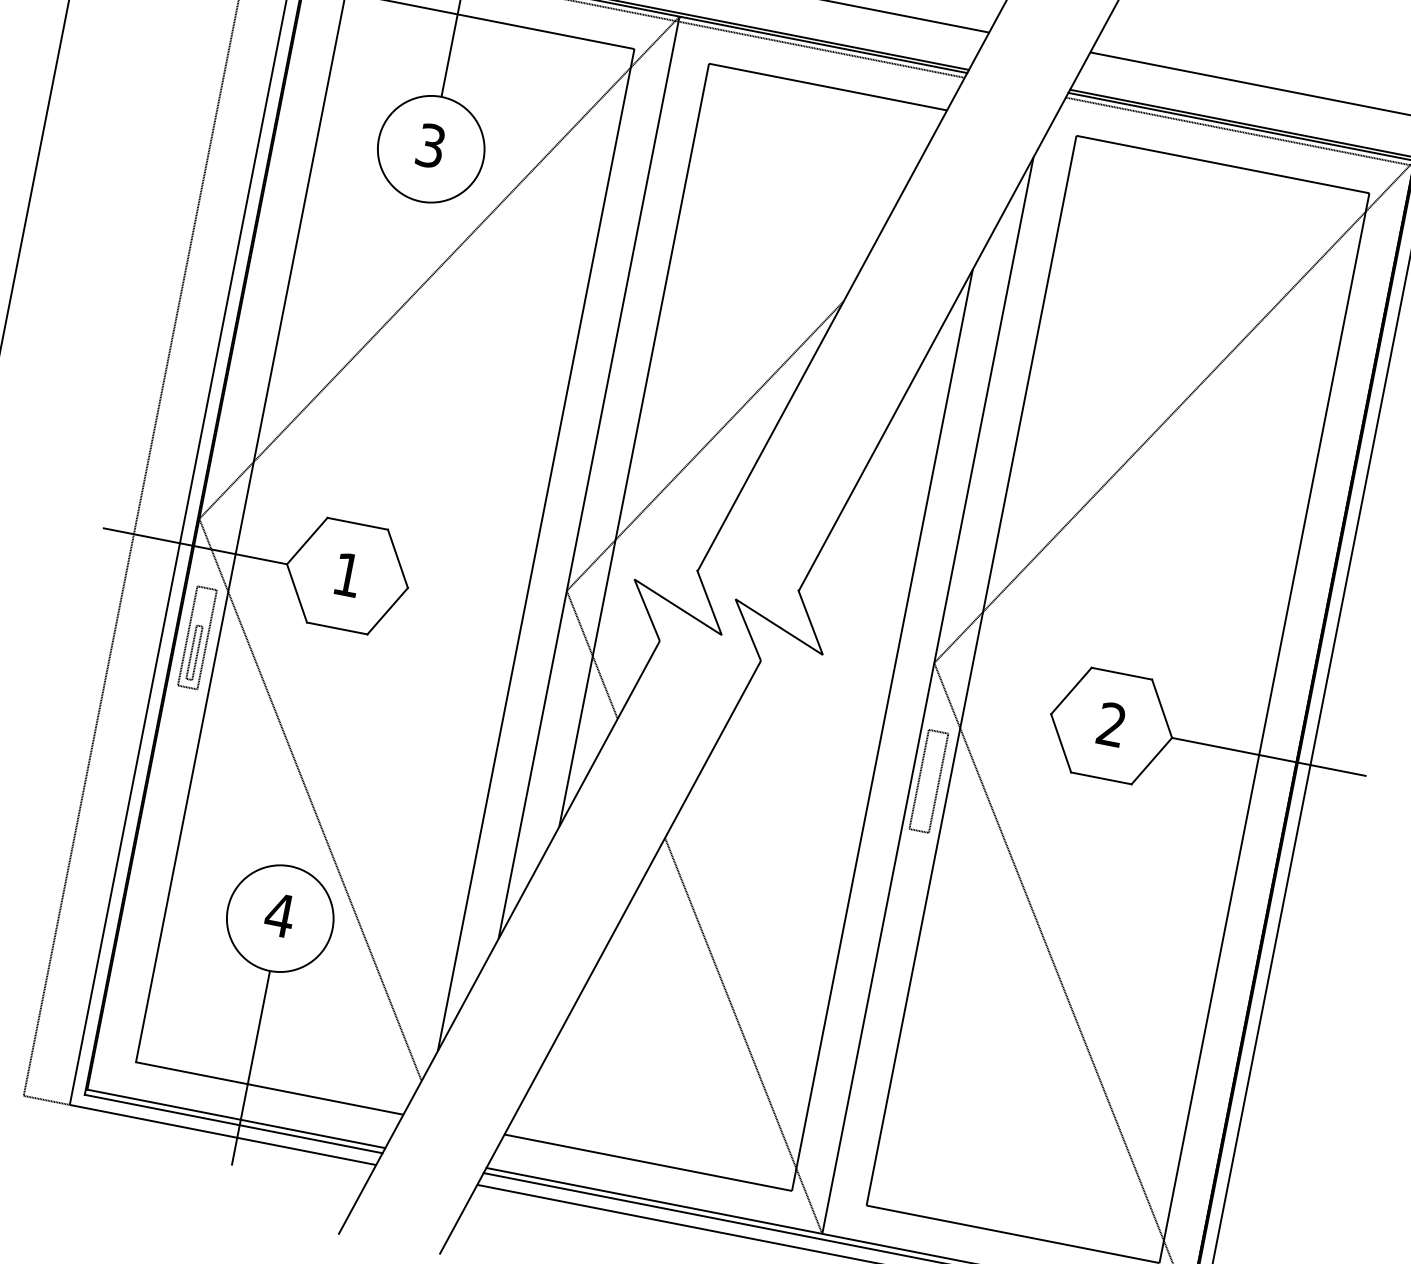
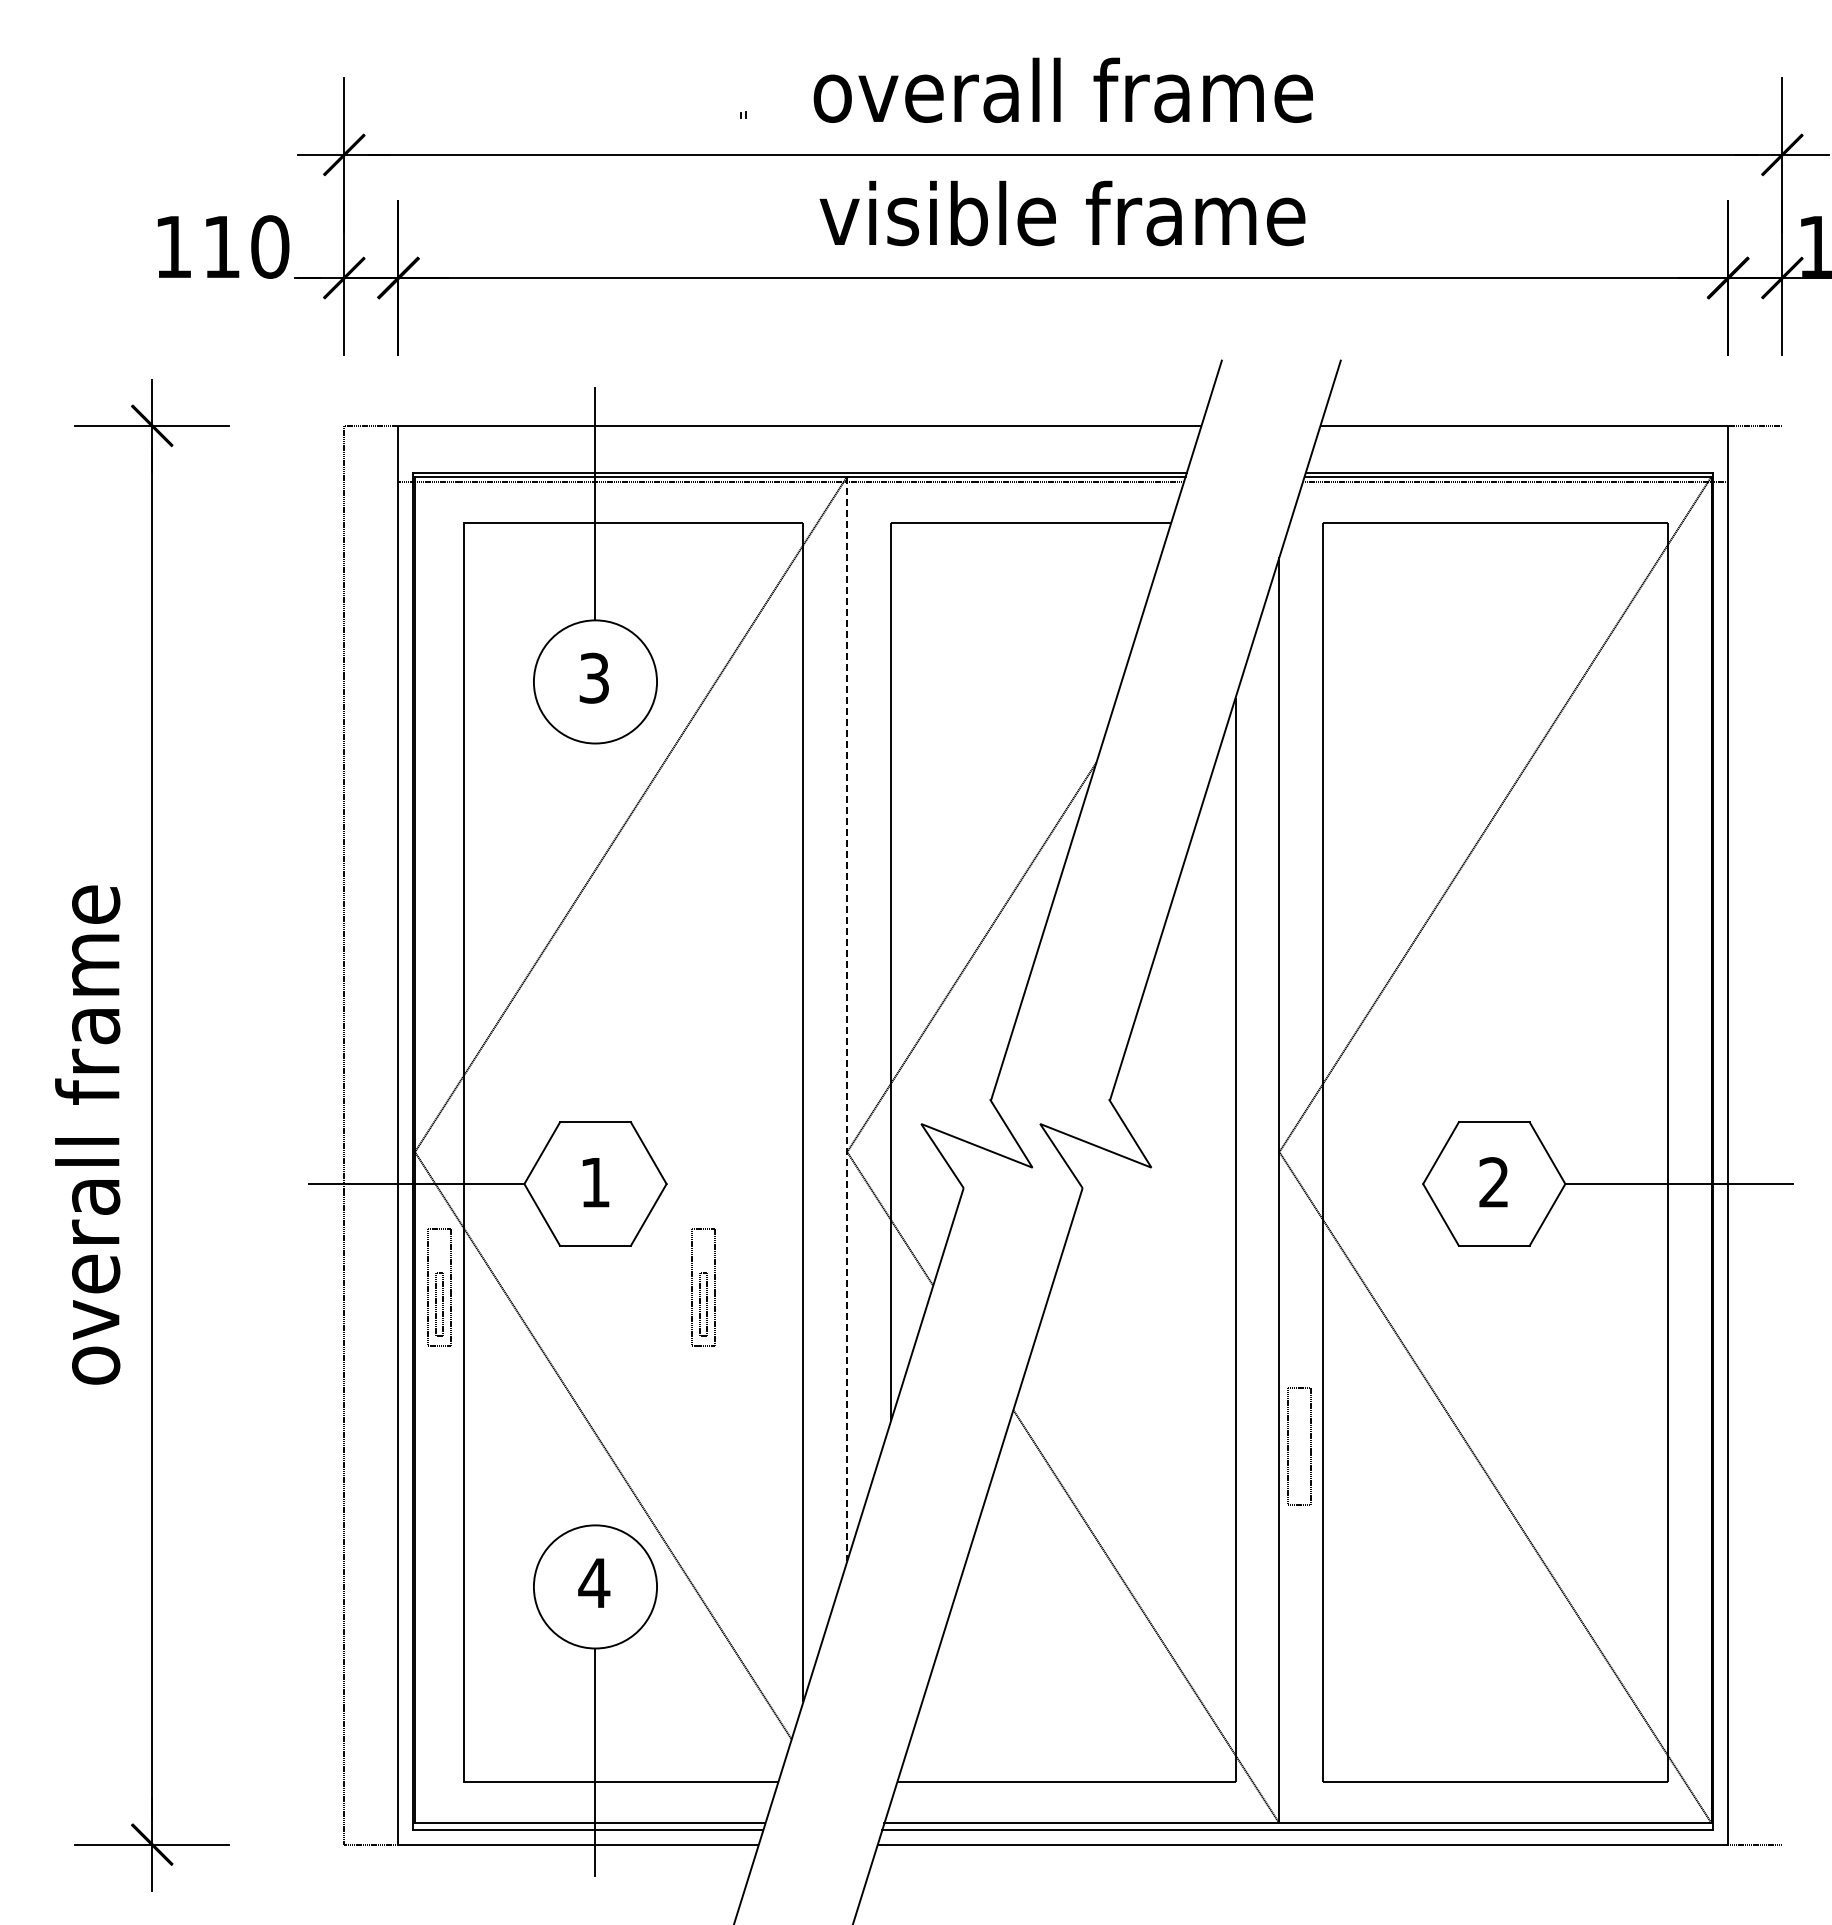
line: (589, 478) -> (847, 1019), solid -> dashed
part: (422, 682) -> (703, 1287), added
part: (919, 779) -> (1288, 1446), moved

